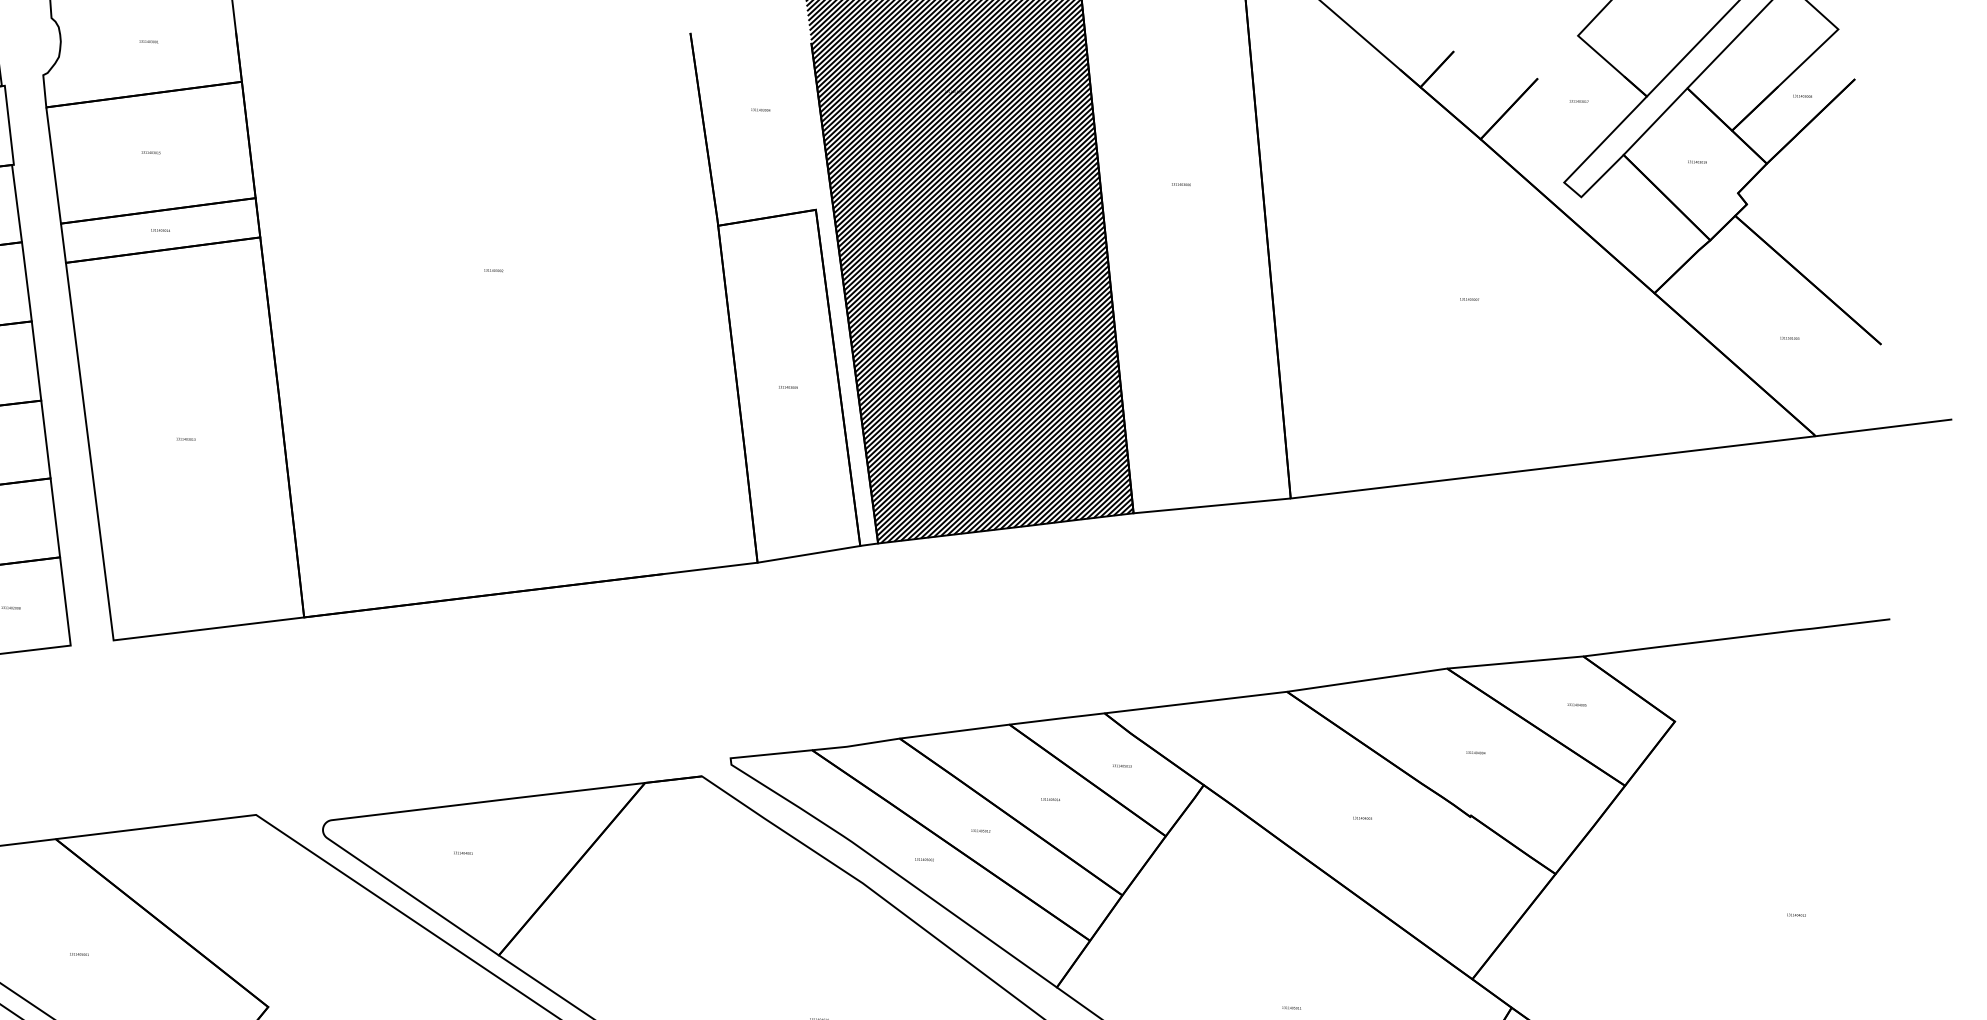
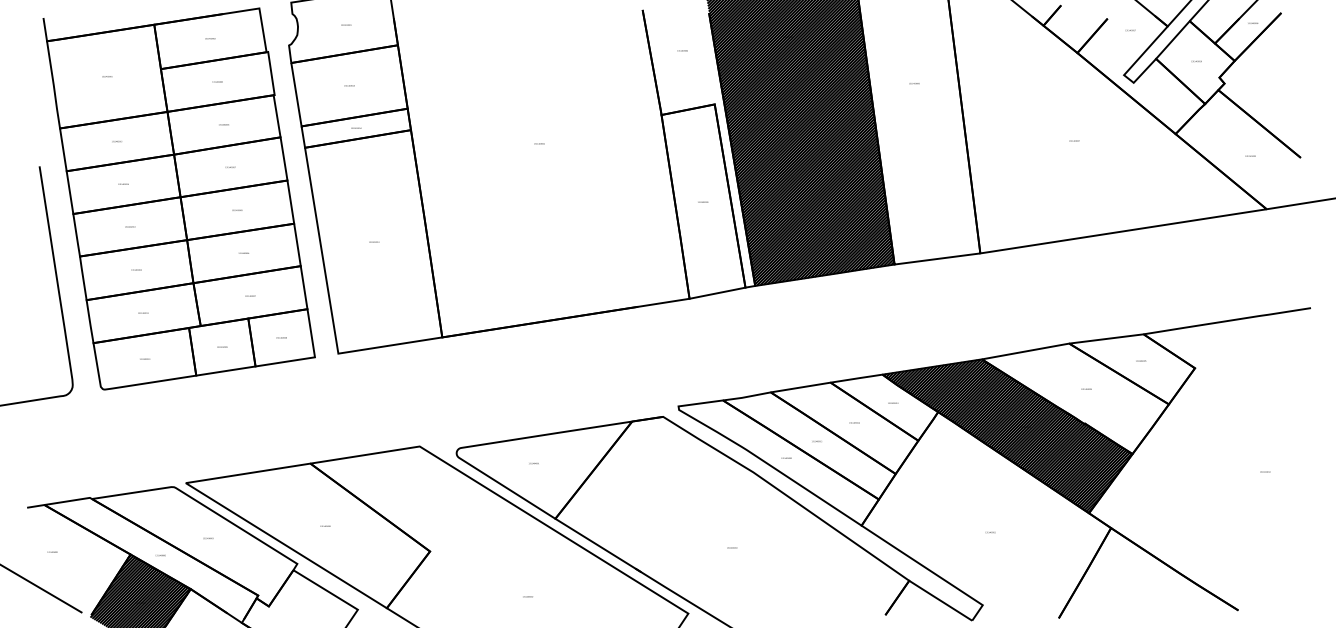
hatch: (1326, 832) -> (1006, 435), added

